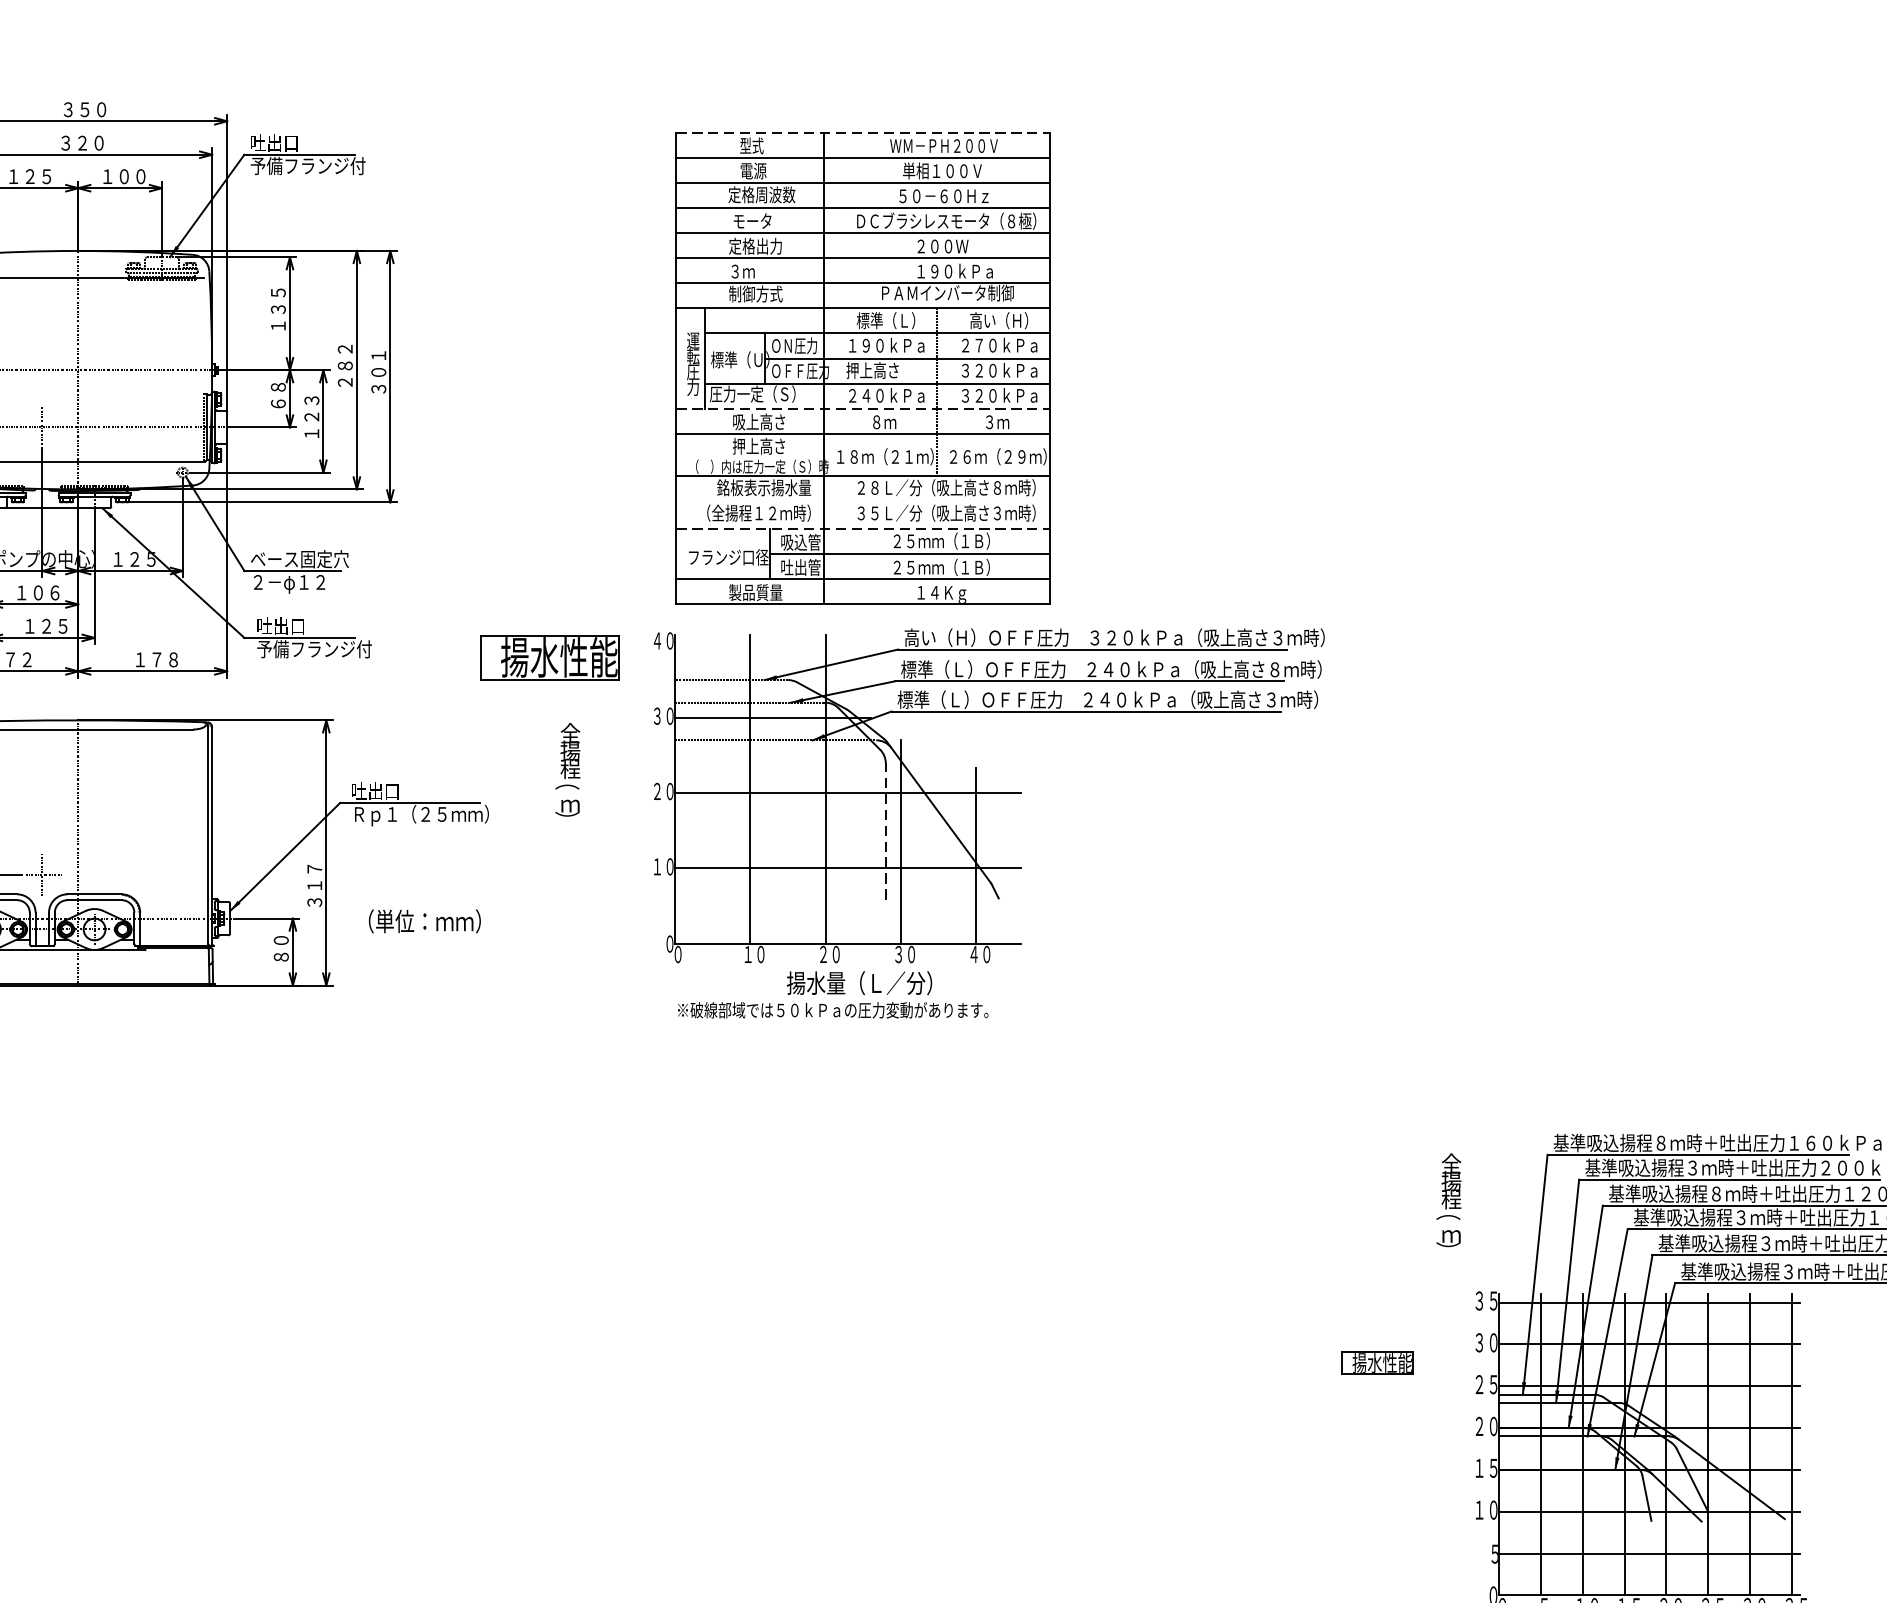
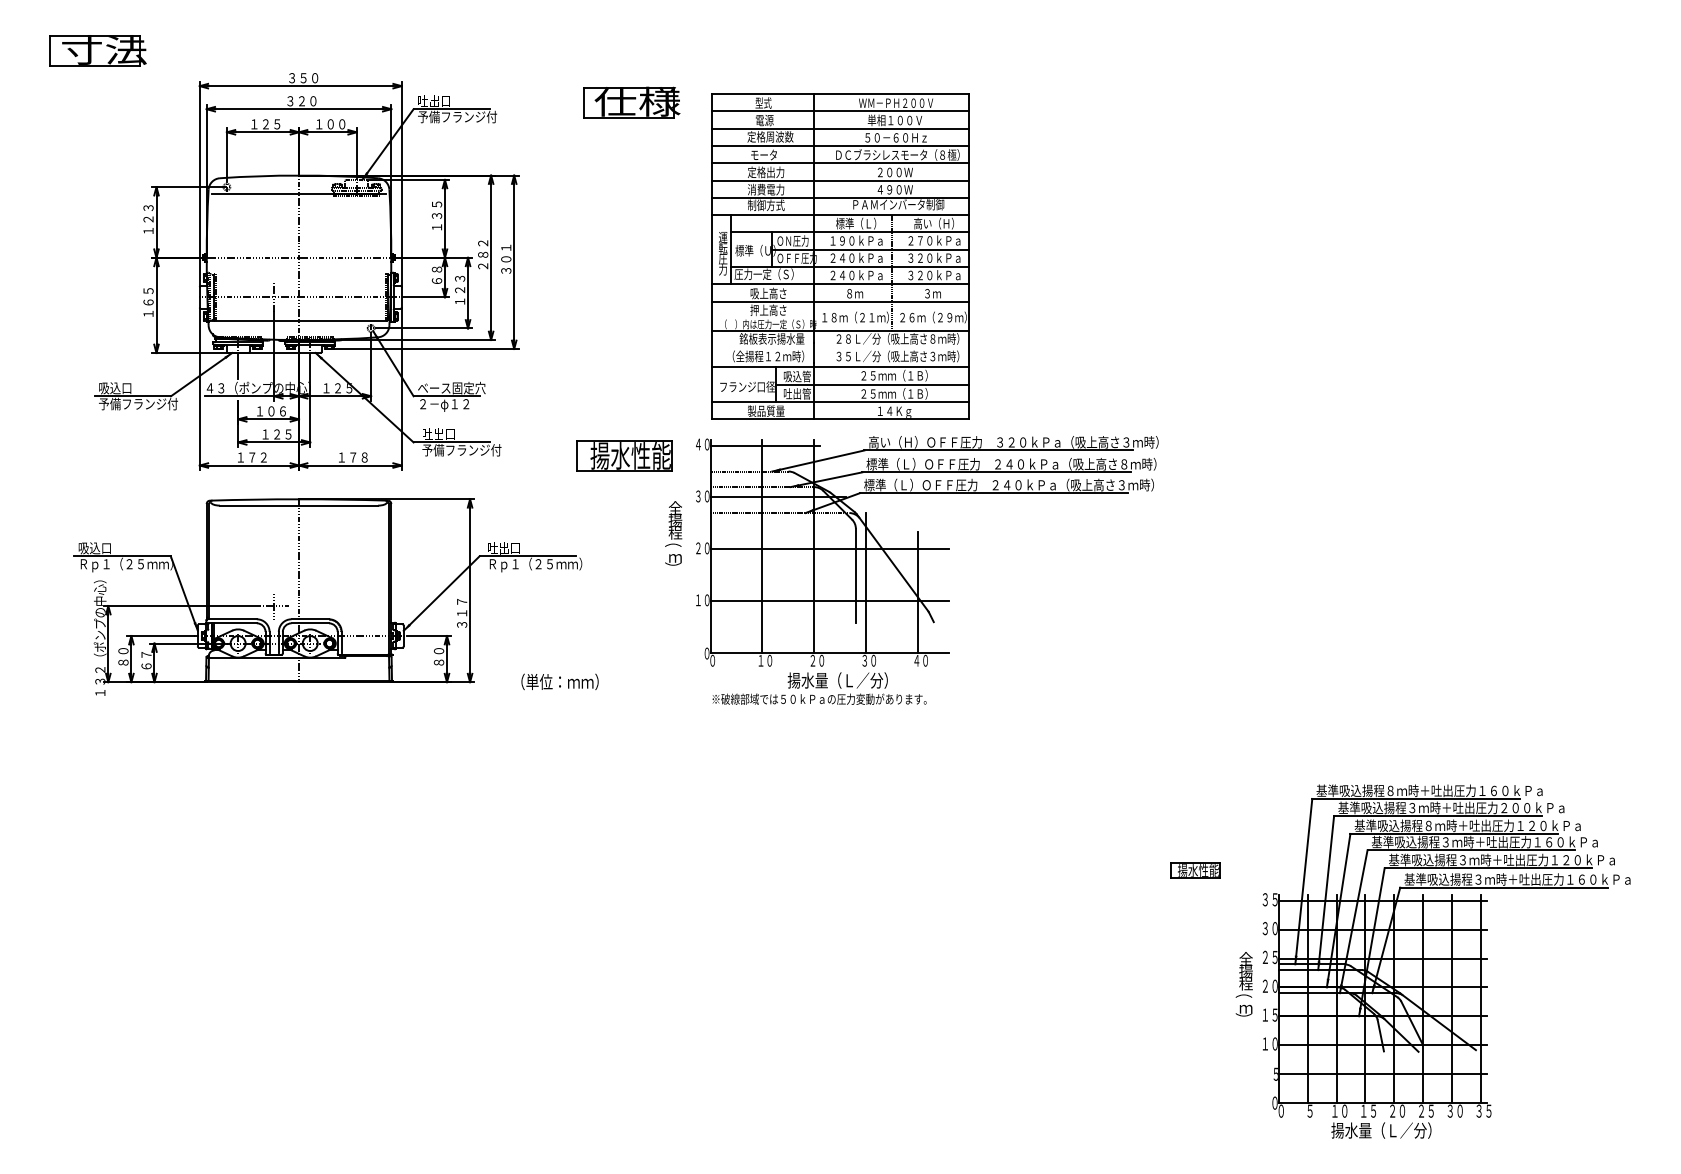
line: (863, 131) -> (840, 93), dashed -> solid
part: (560, 144) -> (631, 102), added
text: (756, 271) -> (766, 189), ３ｍ -> 消費電力
text: (954, 271) -> (903, 189), １９０ｋＰａ -> ４９０Ｗ
text: (885, 369) -> (855, 257), 押上高さ -> ２４０ｋＰａ
line: (863, 408) -> (840, 284), dashed -> solid
line: (863, 529) -> (840, 367), dashed -> solid
line: (753, 642) -> (764, 445), added
text: (567, 769) -> (673, 533), moved
line: (885, 830) -> (855, 575), dashed -> solid
text: (424, 920) -> (559, 681), moved
text: (1447, 1200) -> (1243, 984), moved
part: (1378, 1362) -> (1195, 870), moved

